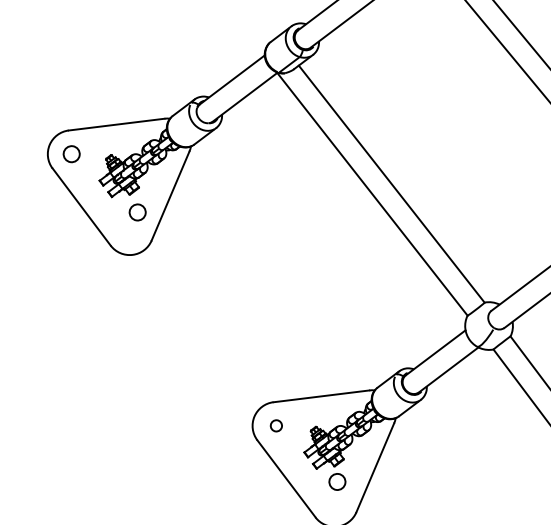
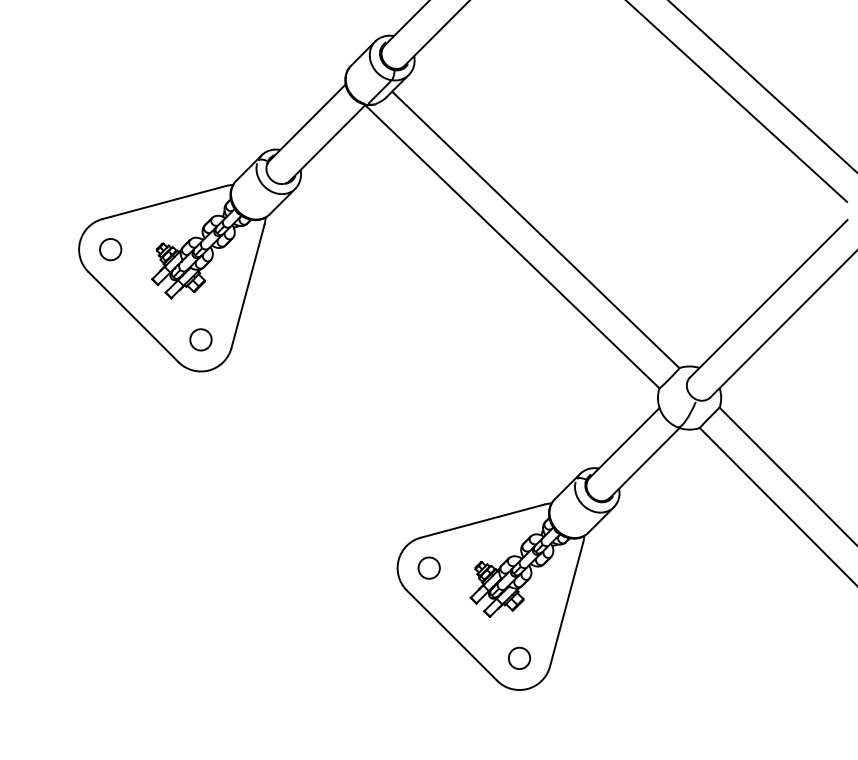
circle: (137, 212) -> (200, 339), moved
circle: (275, 425) -> (428, 567), size x1.43
circle: (337, 481) -> (519, 657), moved

